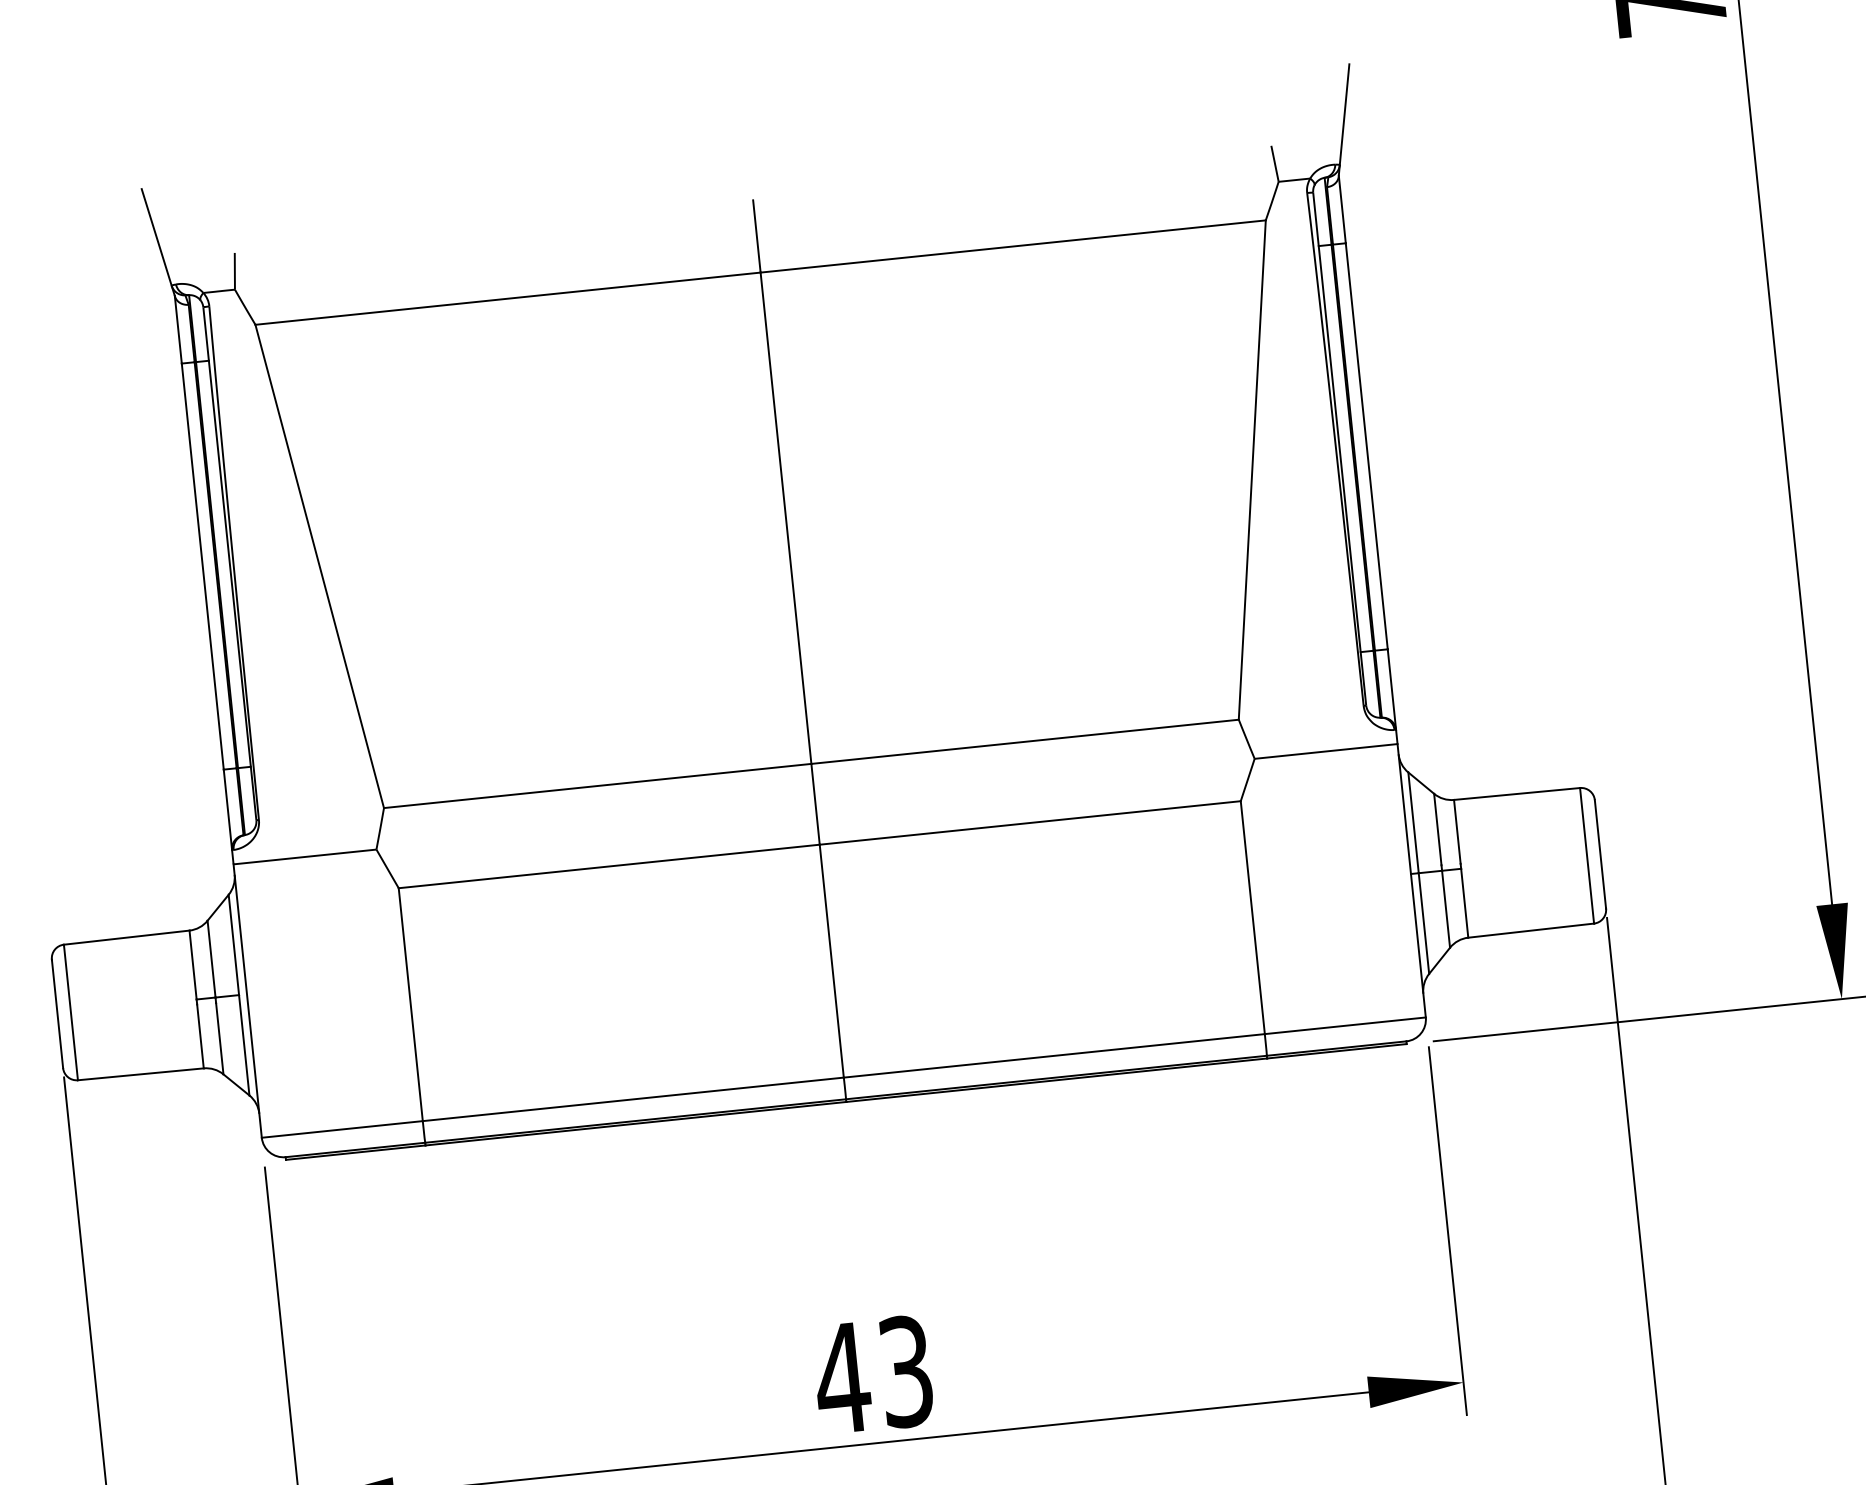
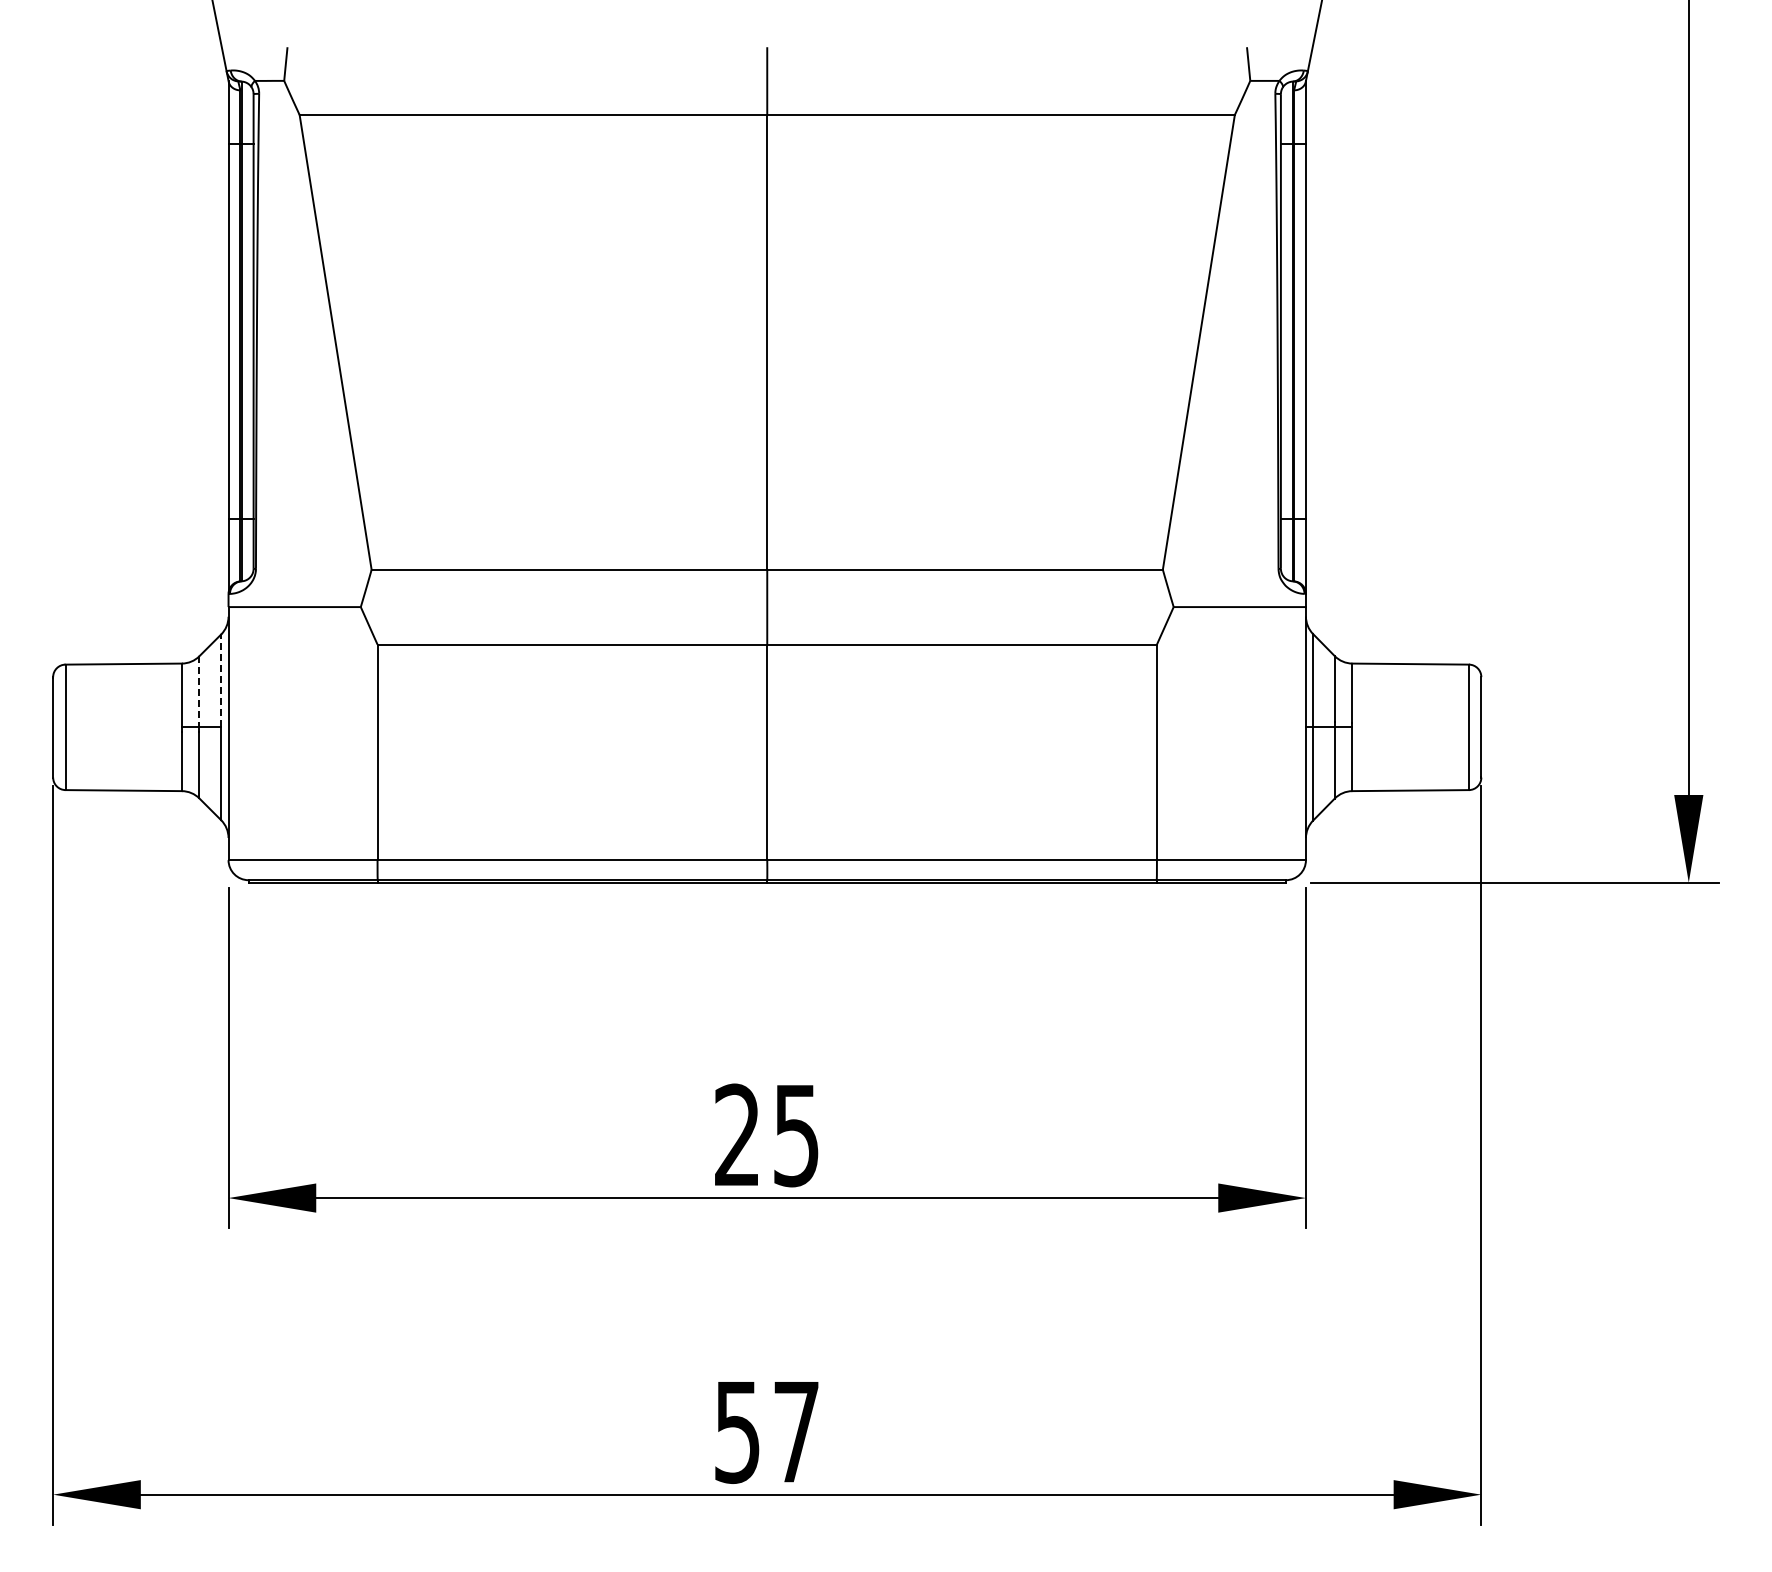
line: (234, 944) -> (221, 680), solid -> dashed
line: (211, 958) -> (199, 691), solid -> dashed
text: (872, 1374) -> (765, 1134), 43 -> 25

